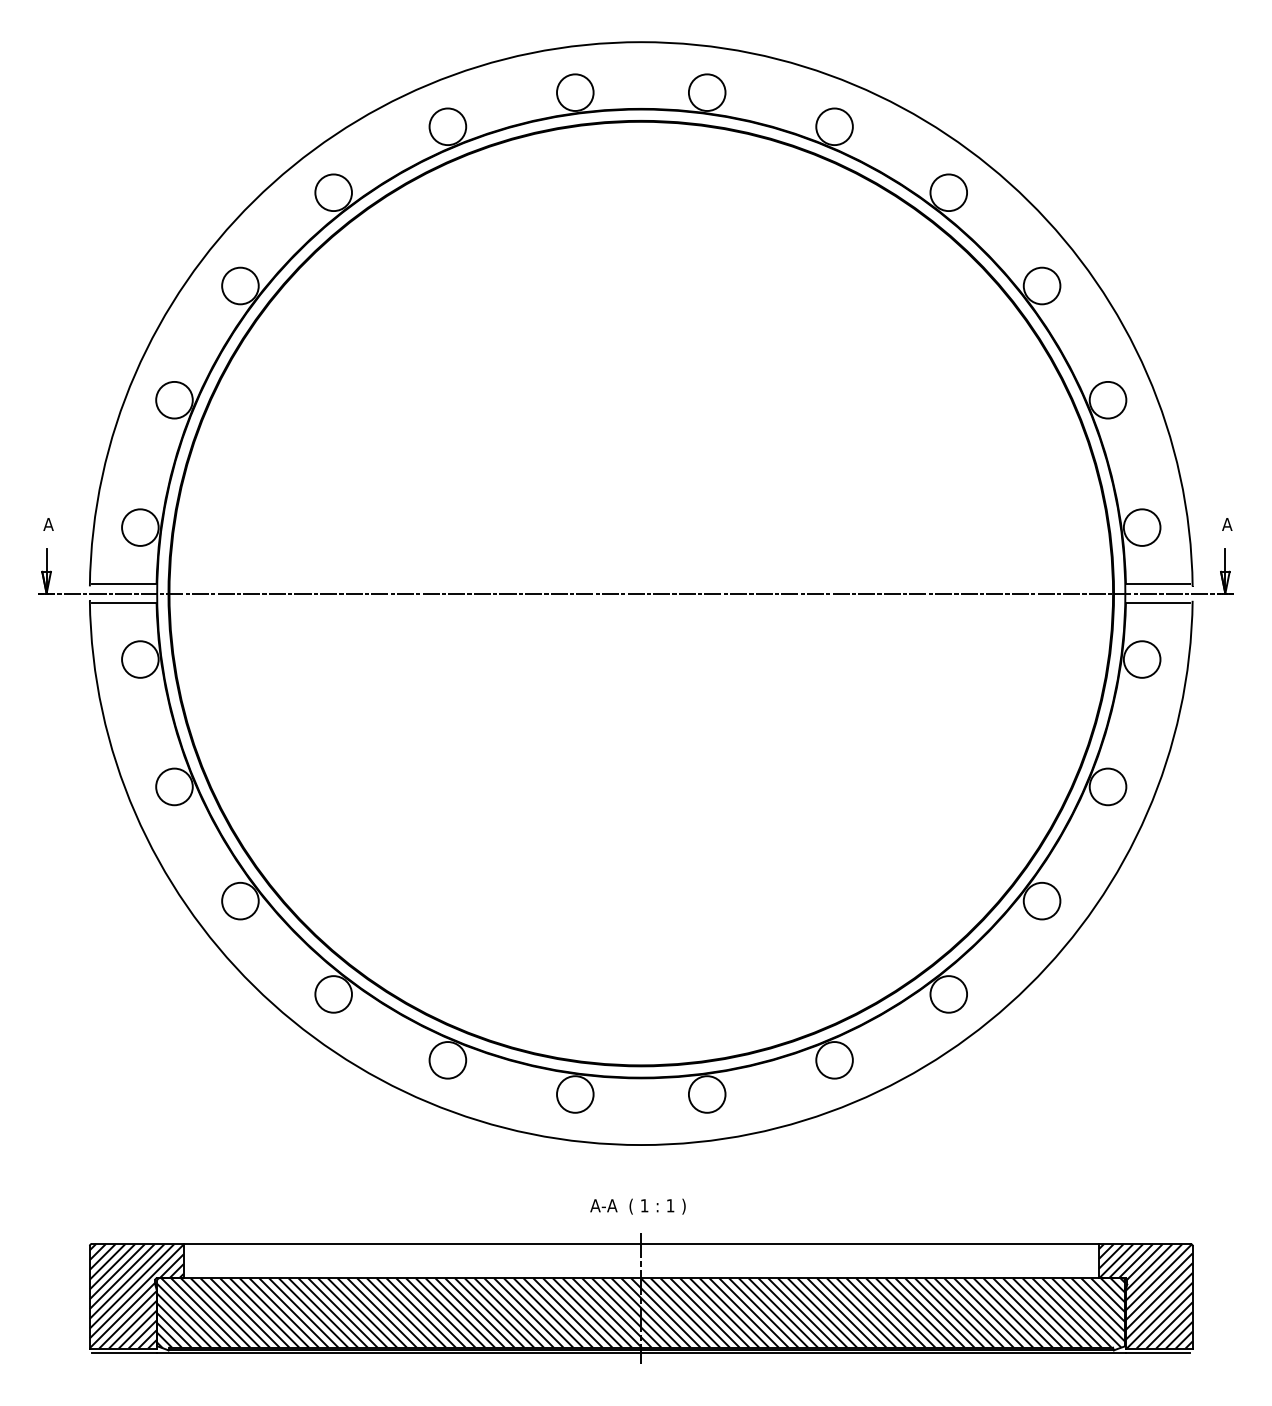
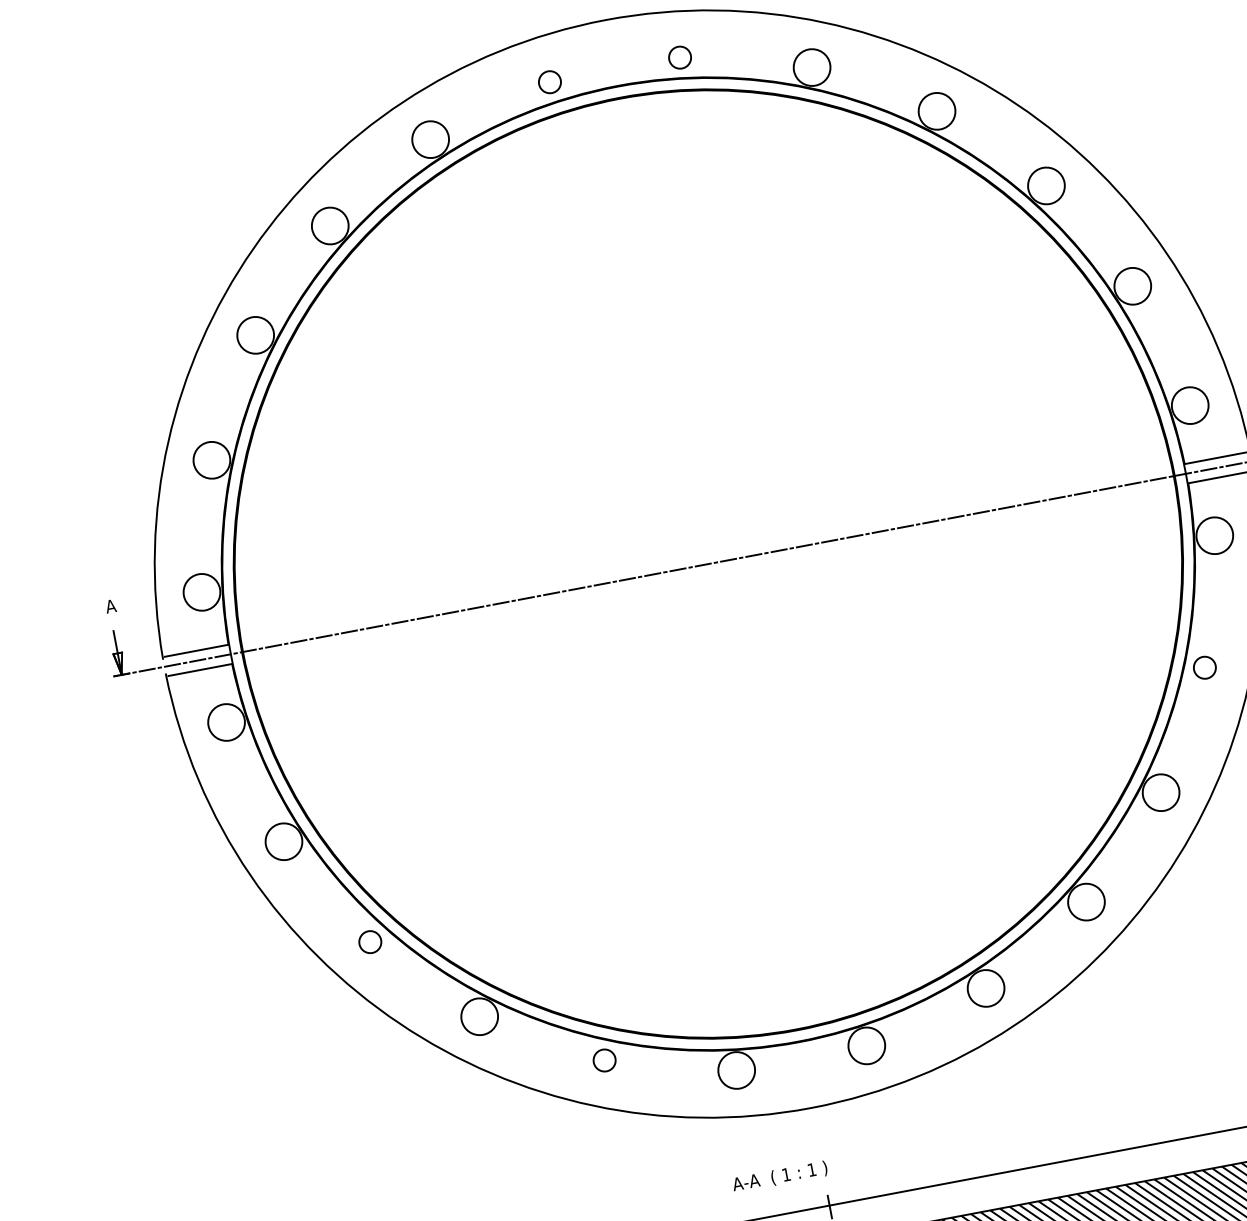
circle: (575, 92) -> (550, 82), size x0.6
circle: (706, 92) -> (679, 57), size x0.6
circle: (1107, 786) -> (1204, 667), size x0.6
circle: (240, 900) -> (370, 941), size x0.6
circle: (447, 1060) -> (604, 1060), size x0.6
text: (637, 1206) -> (779, 1176), moved

